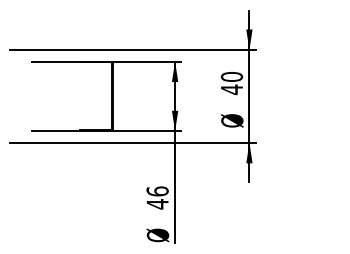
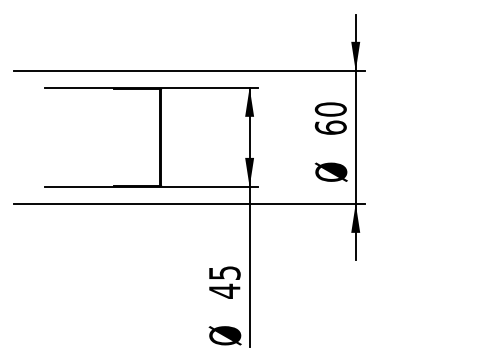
text: (231, 89) -> (330, 127), 40 -> 60
text: (157, 191) -> (224, 272), 46 -> 45

